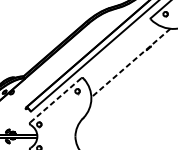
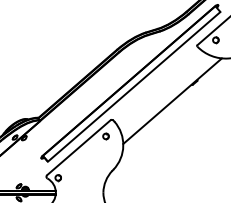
line: (130, 63) -> (172, 101), dashed -> solid
line: (55, 100) -> (78, 147), dashed -> solid

